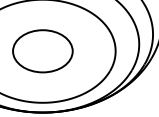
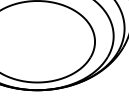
part: (42, 50) -> (37, 41), removed

